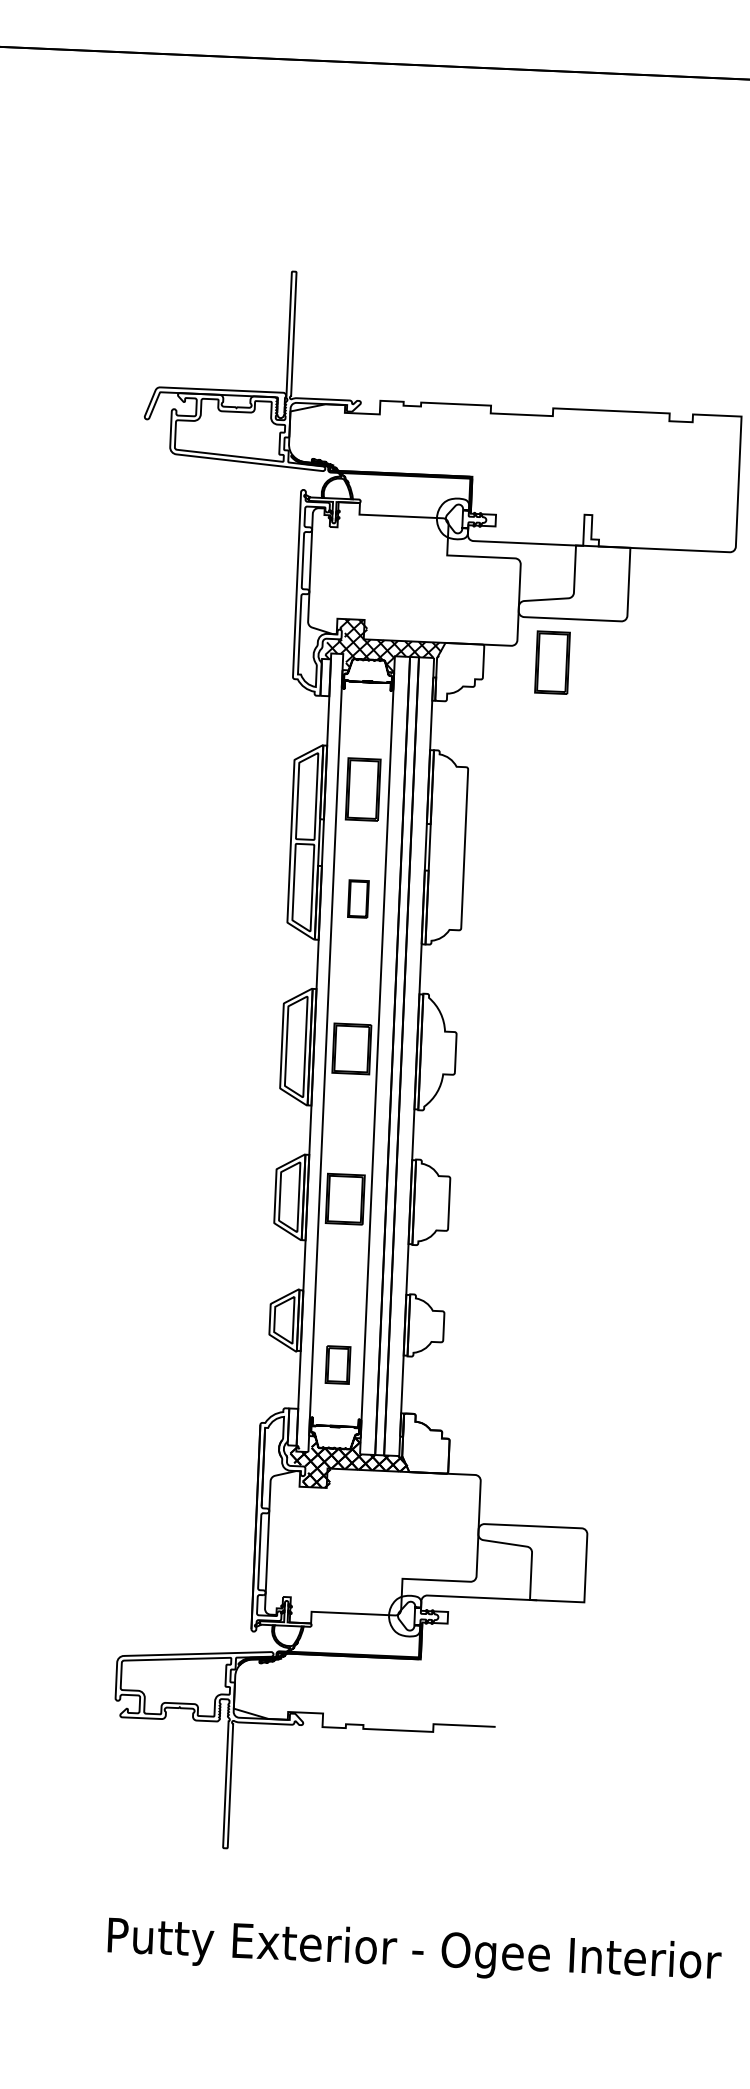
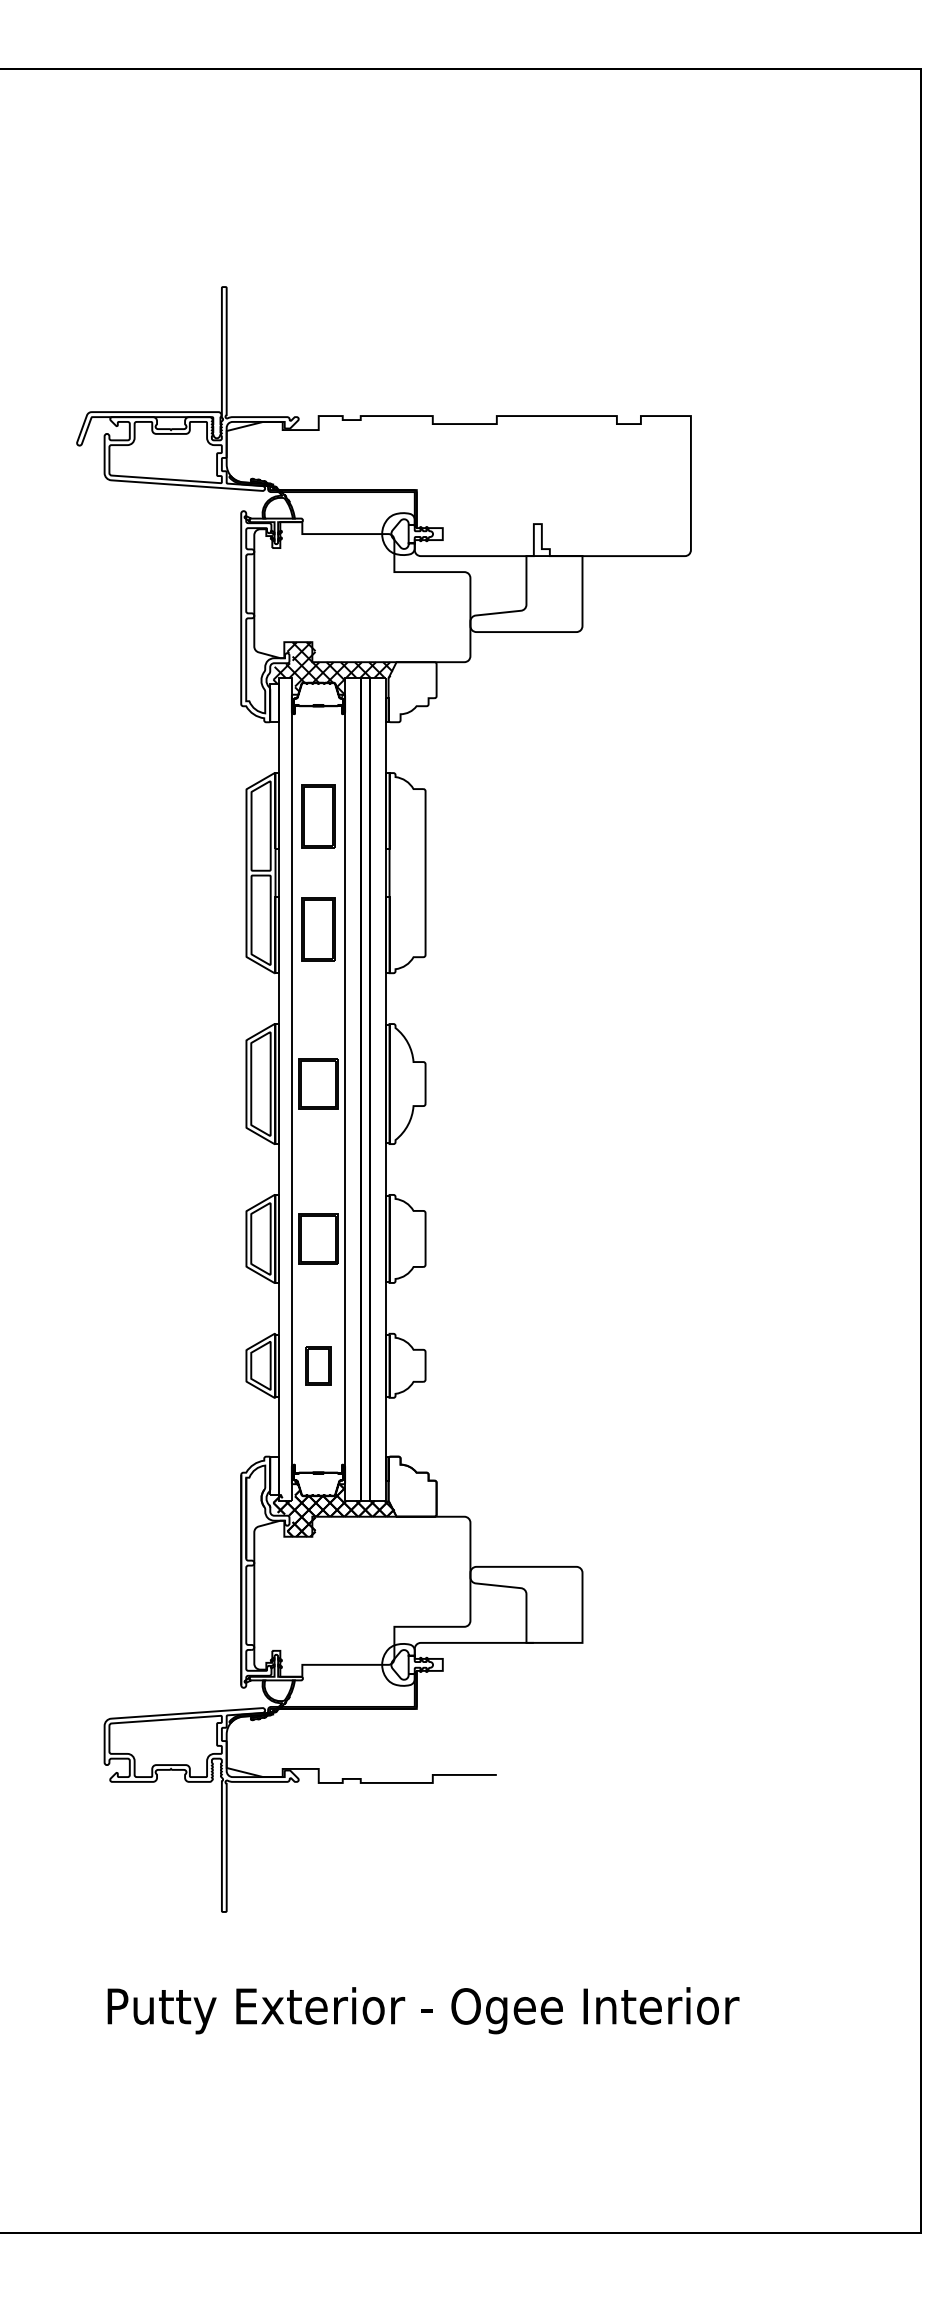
part: (552, 662) -> (507, 677), removed
part: (358, 898) -> (318, 929), size x1.67
part: (338, 1364) -> (318, 1365), moved

